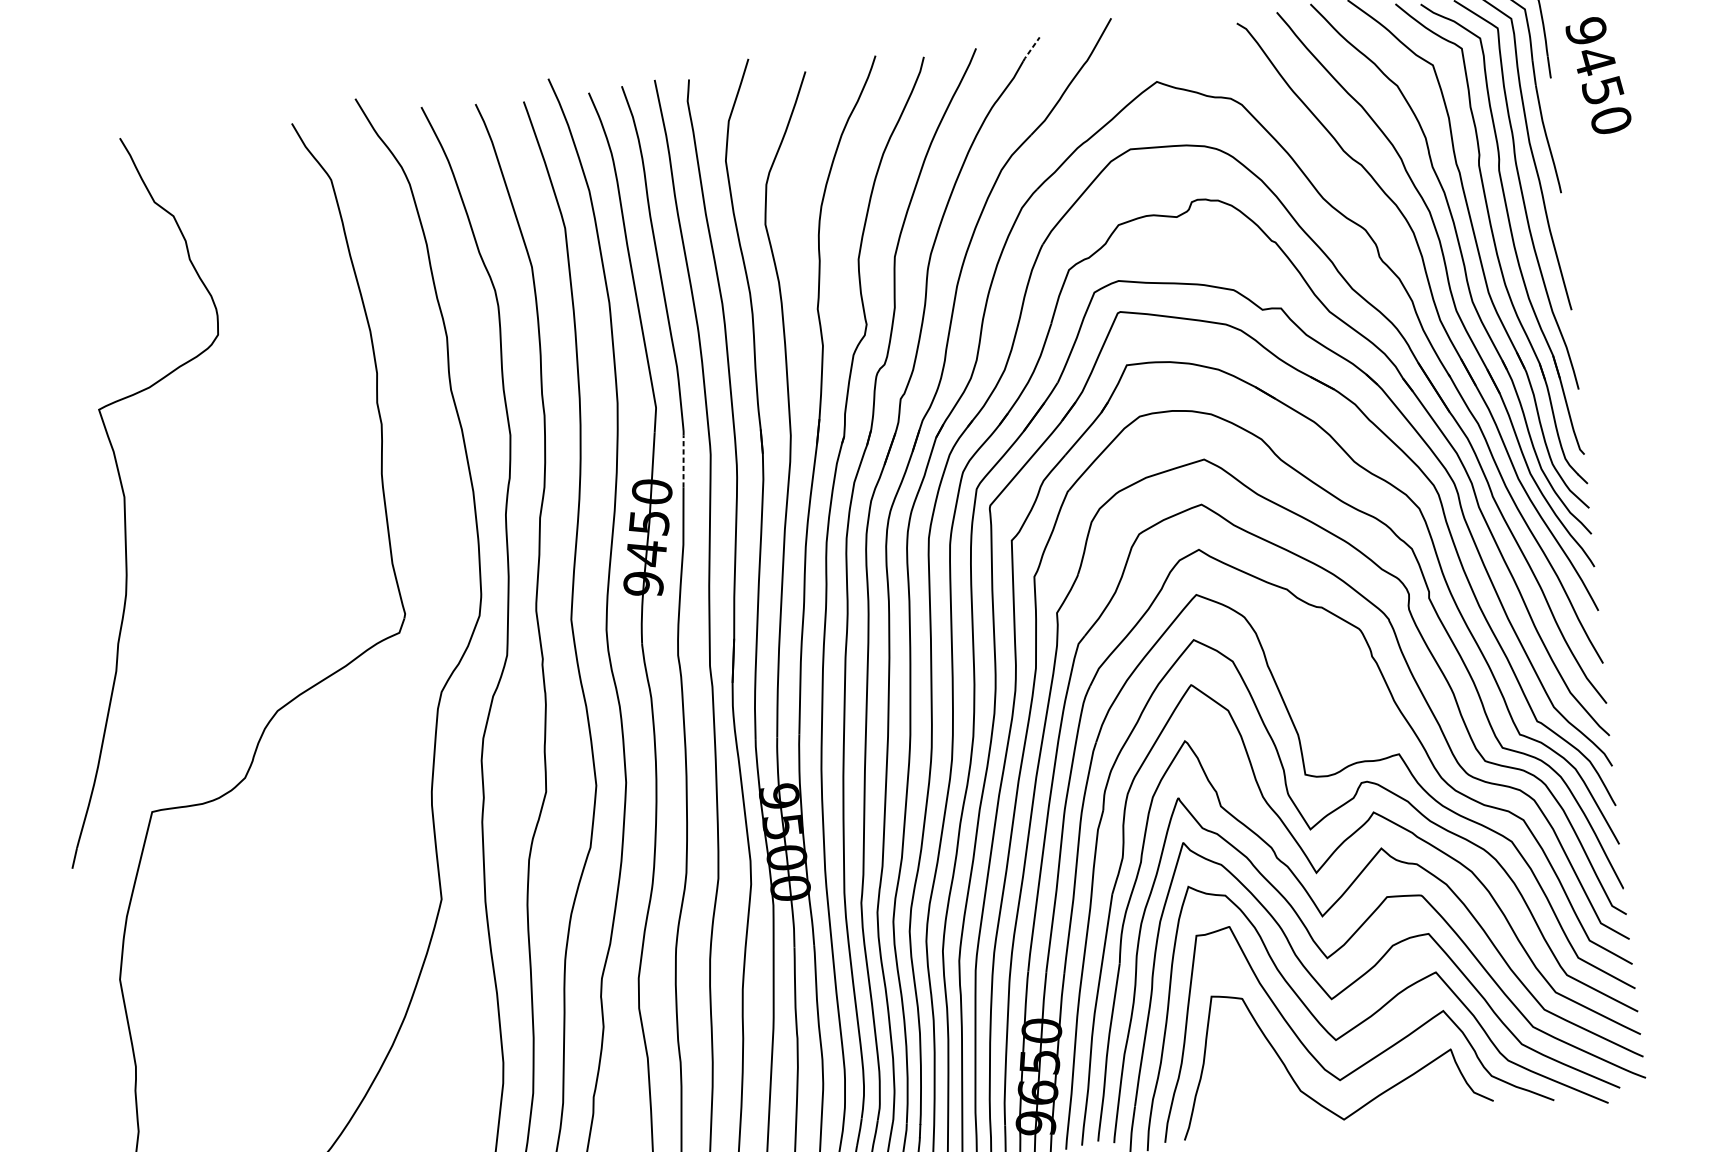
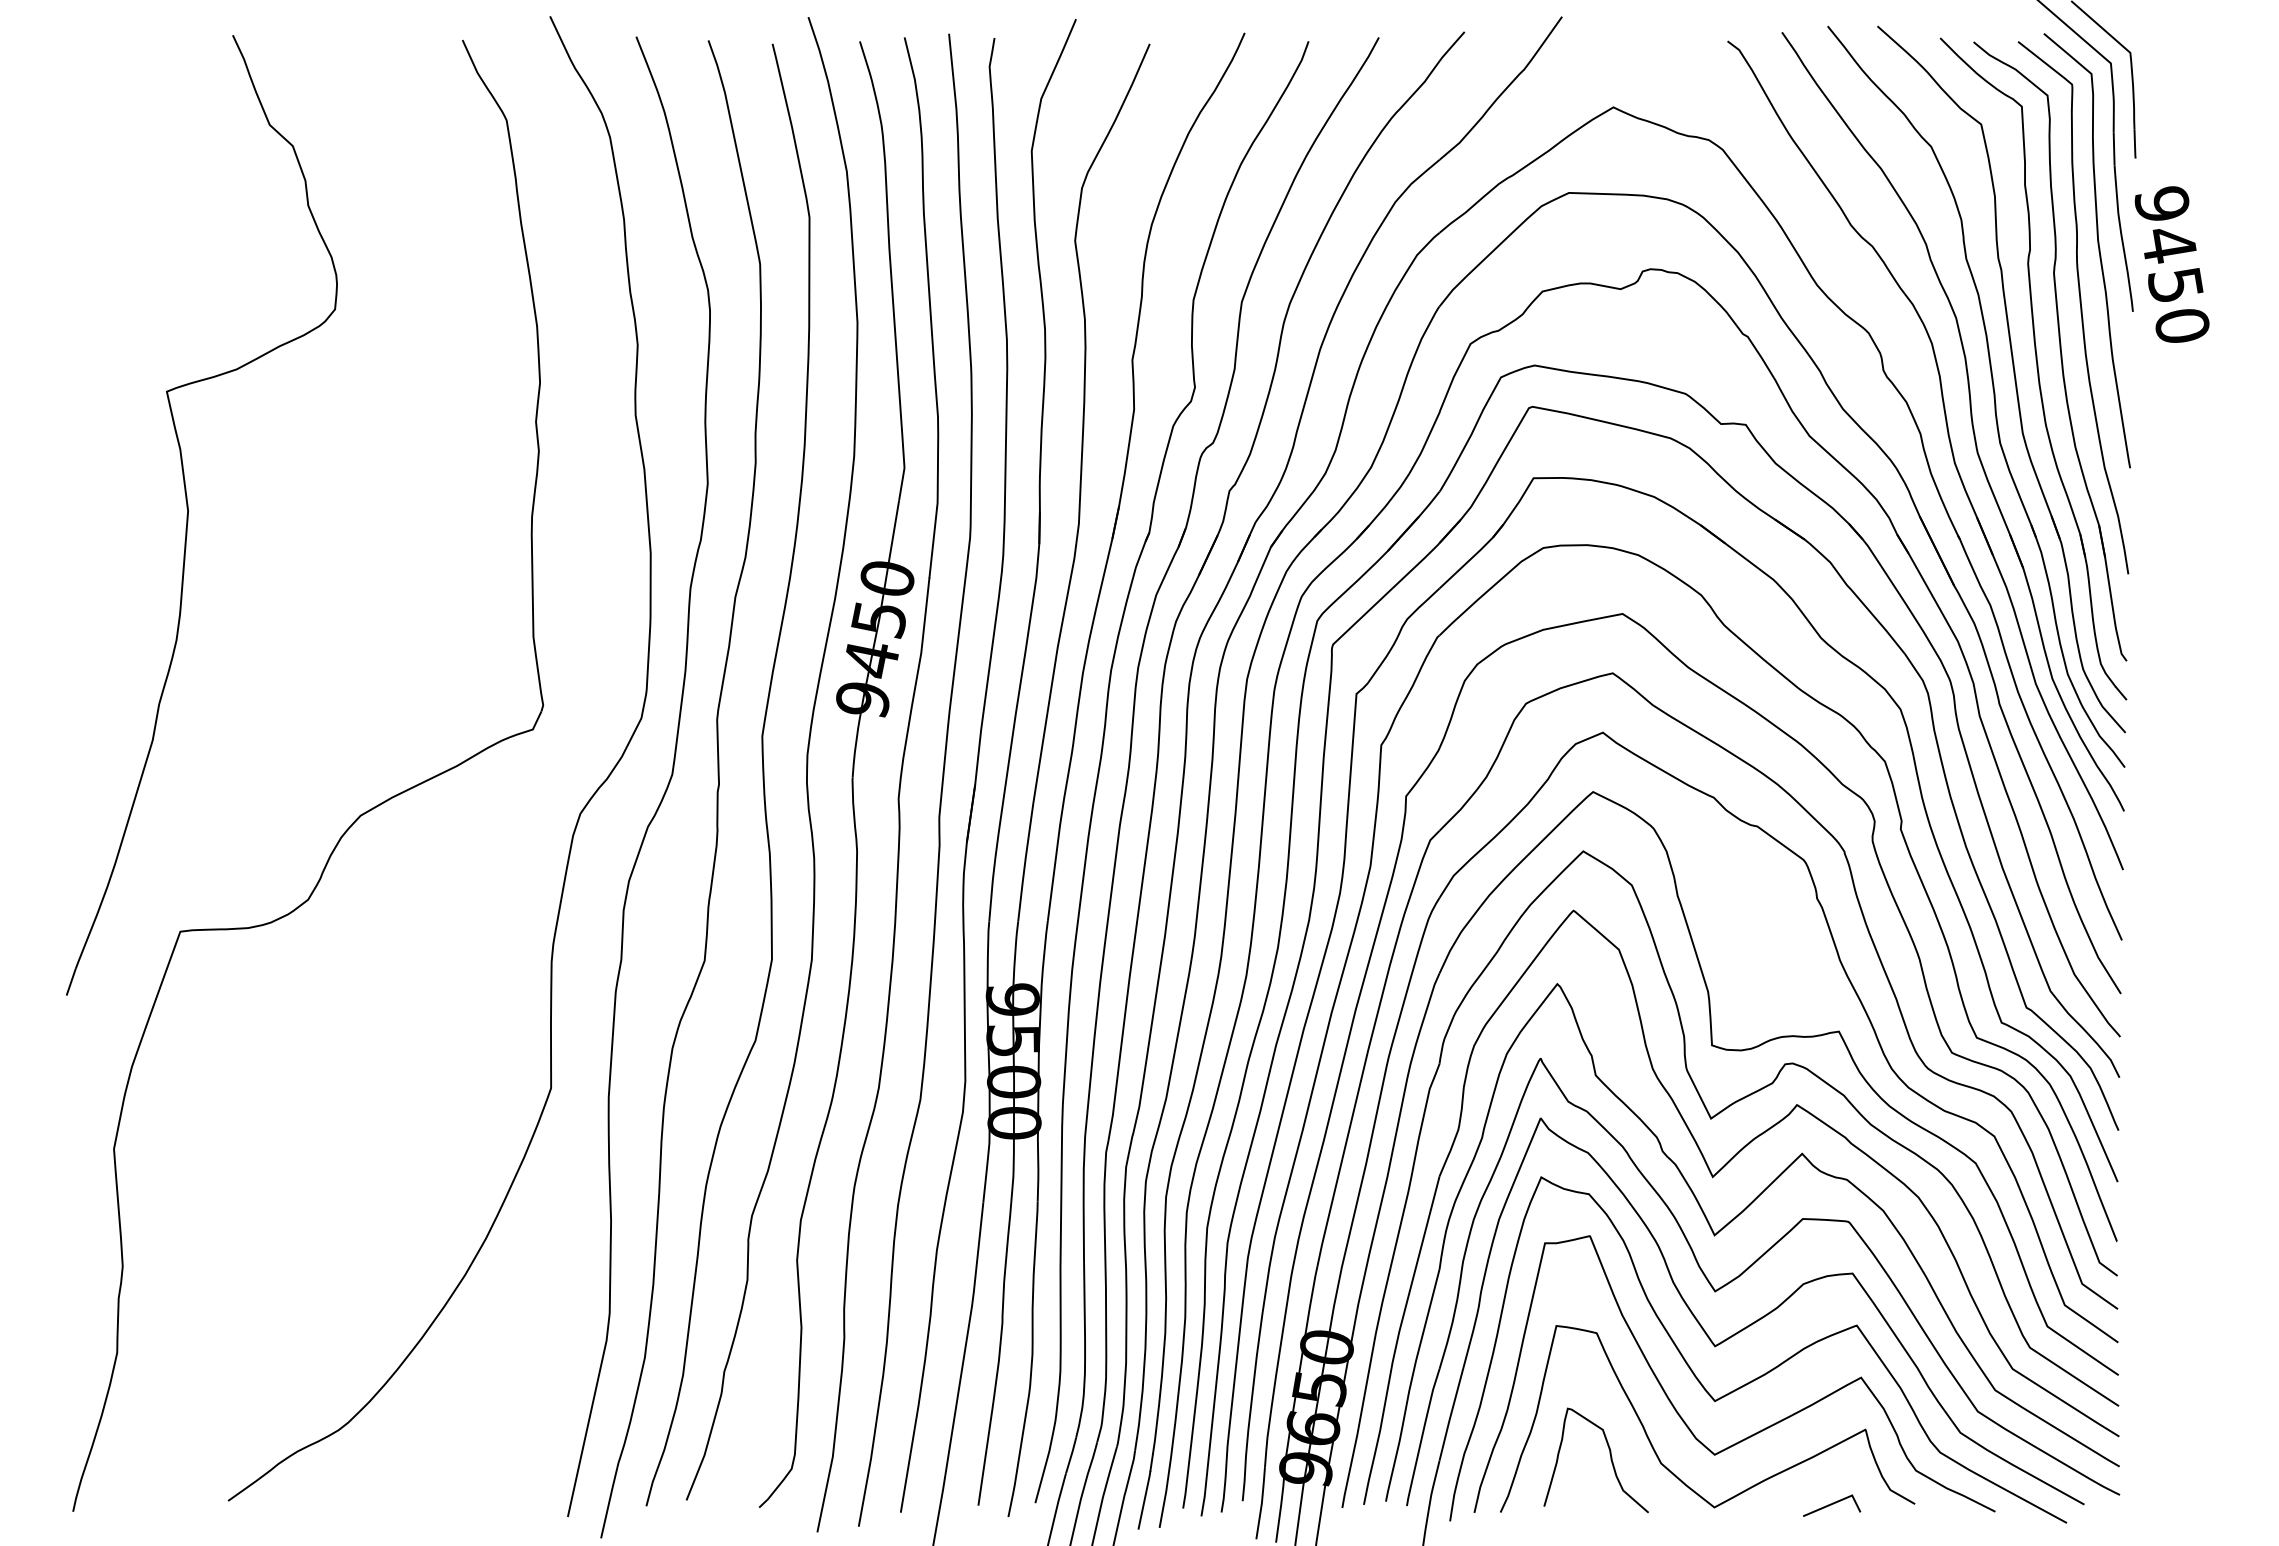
line: (1031, 50) -> (1451, 47), dashed -> solid
text: (1598, 75) -> (2171, 264), moved
line: (683, 461) -> (933, 542), dashed -> solid
curve: (1262, 1092) -> (1610, 1460), added
line: (1432, 1107) -> (1832, 1504), added

